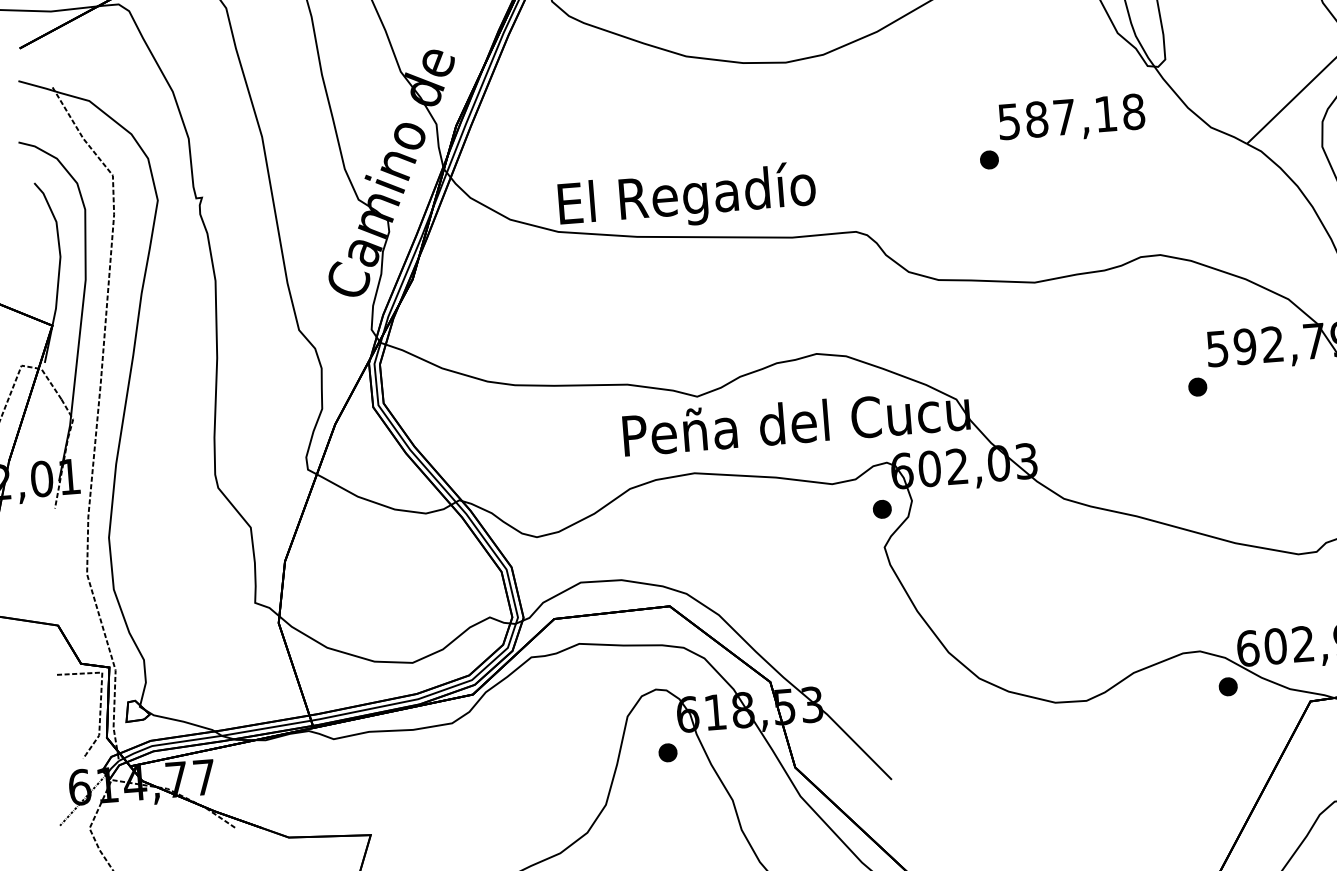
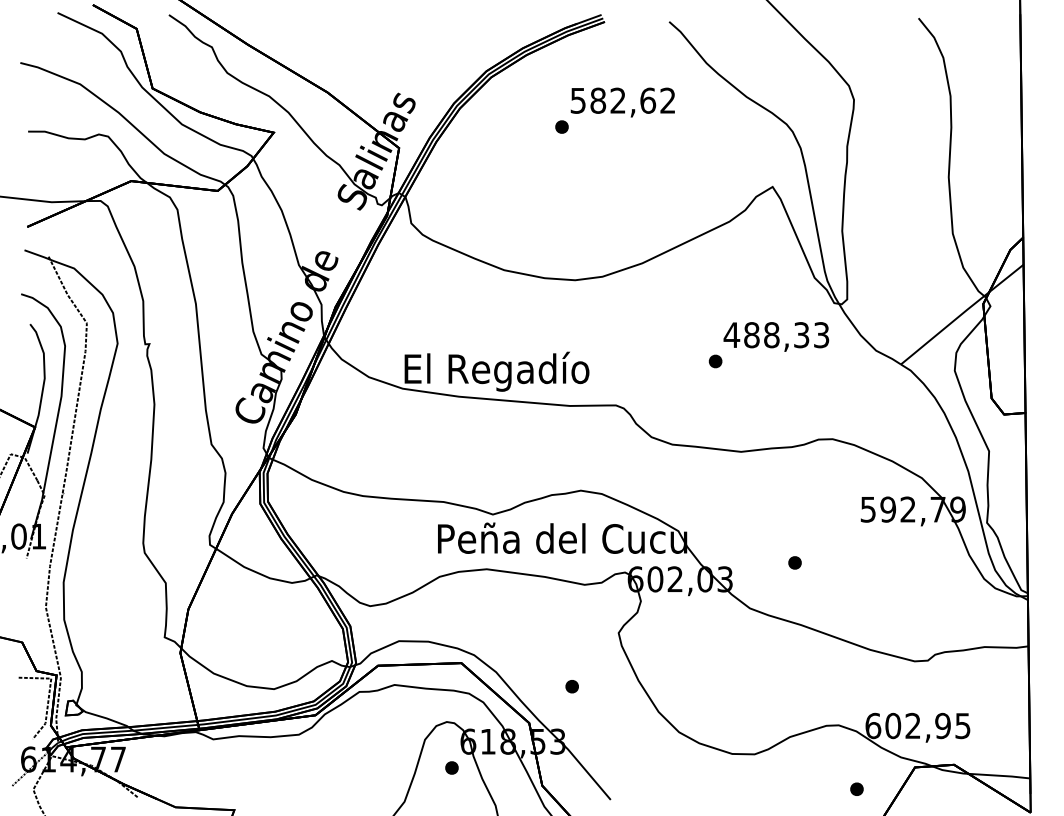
text: (1071, 117) -> (776, 335), 587,18 -> 488,33
part: (1197, 386) -> (794, 562), moved
part: (881, 509) -> (571, 686), moved
part: (1227, 685) -> (856, 788), moved

